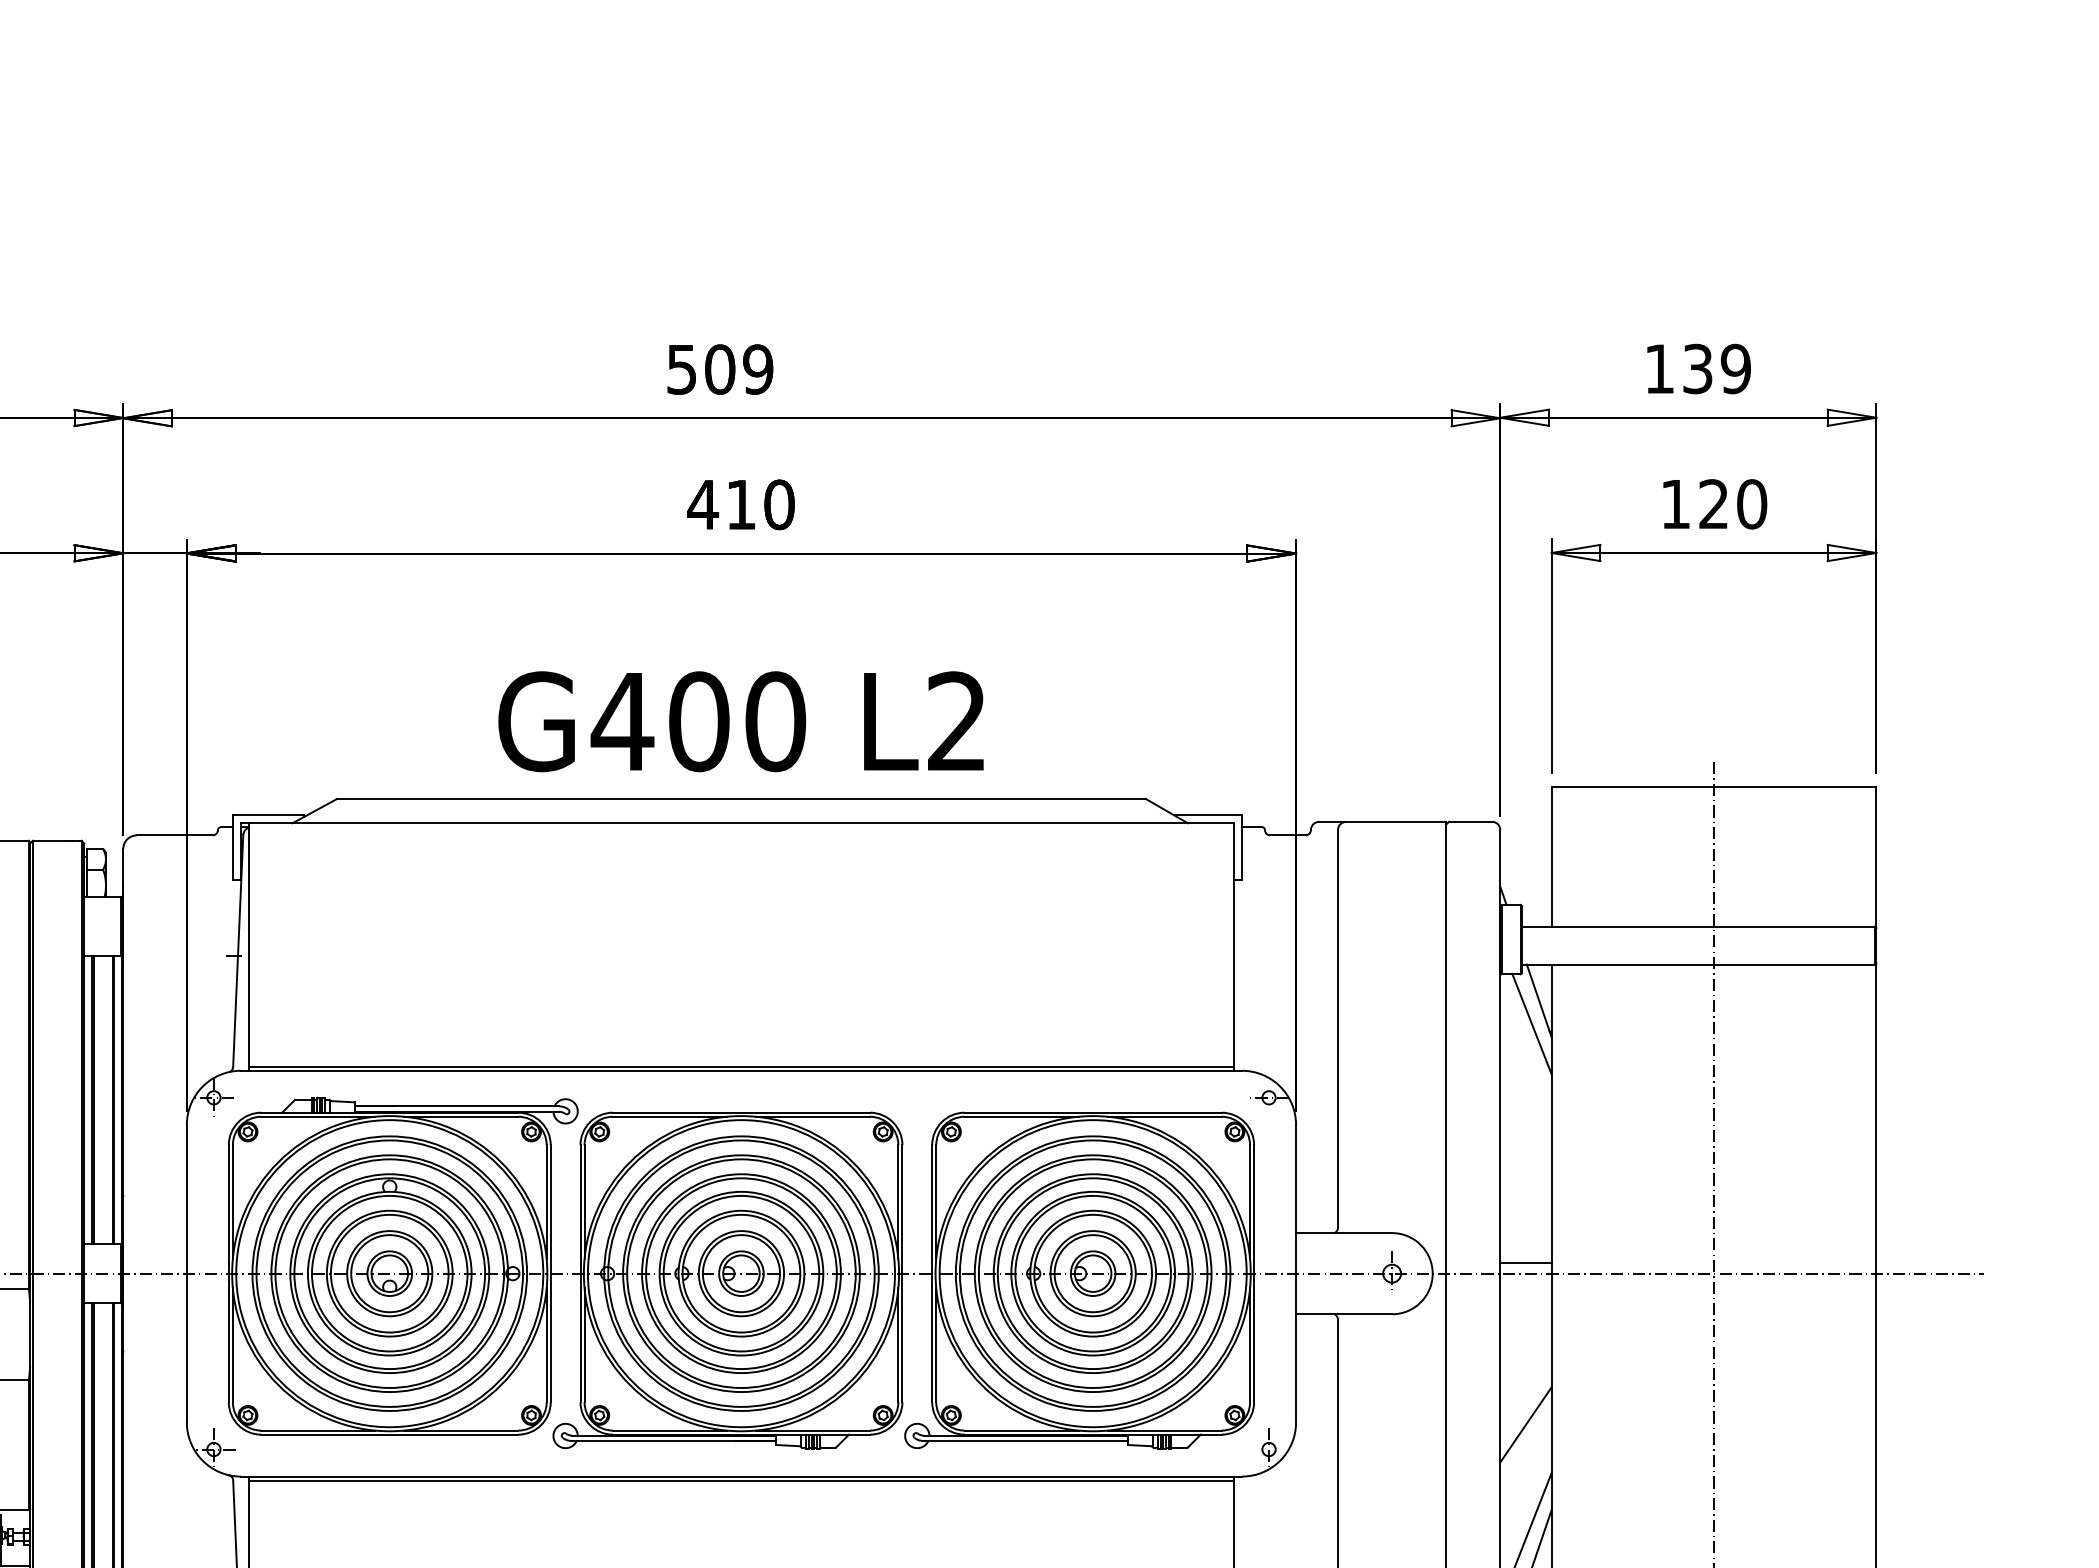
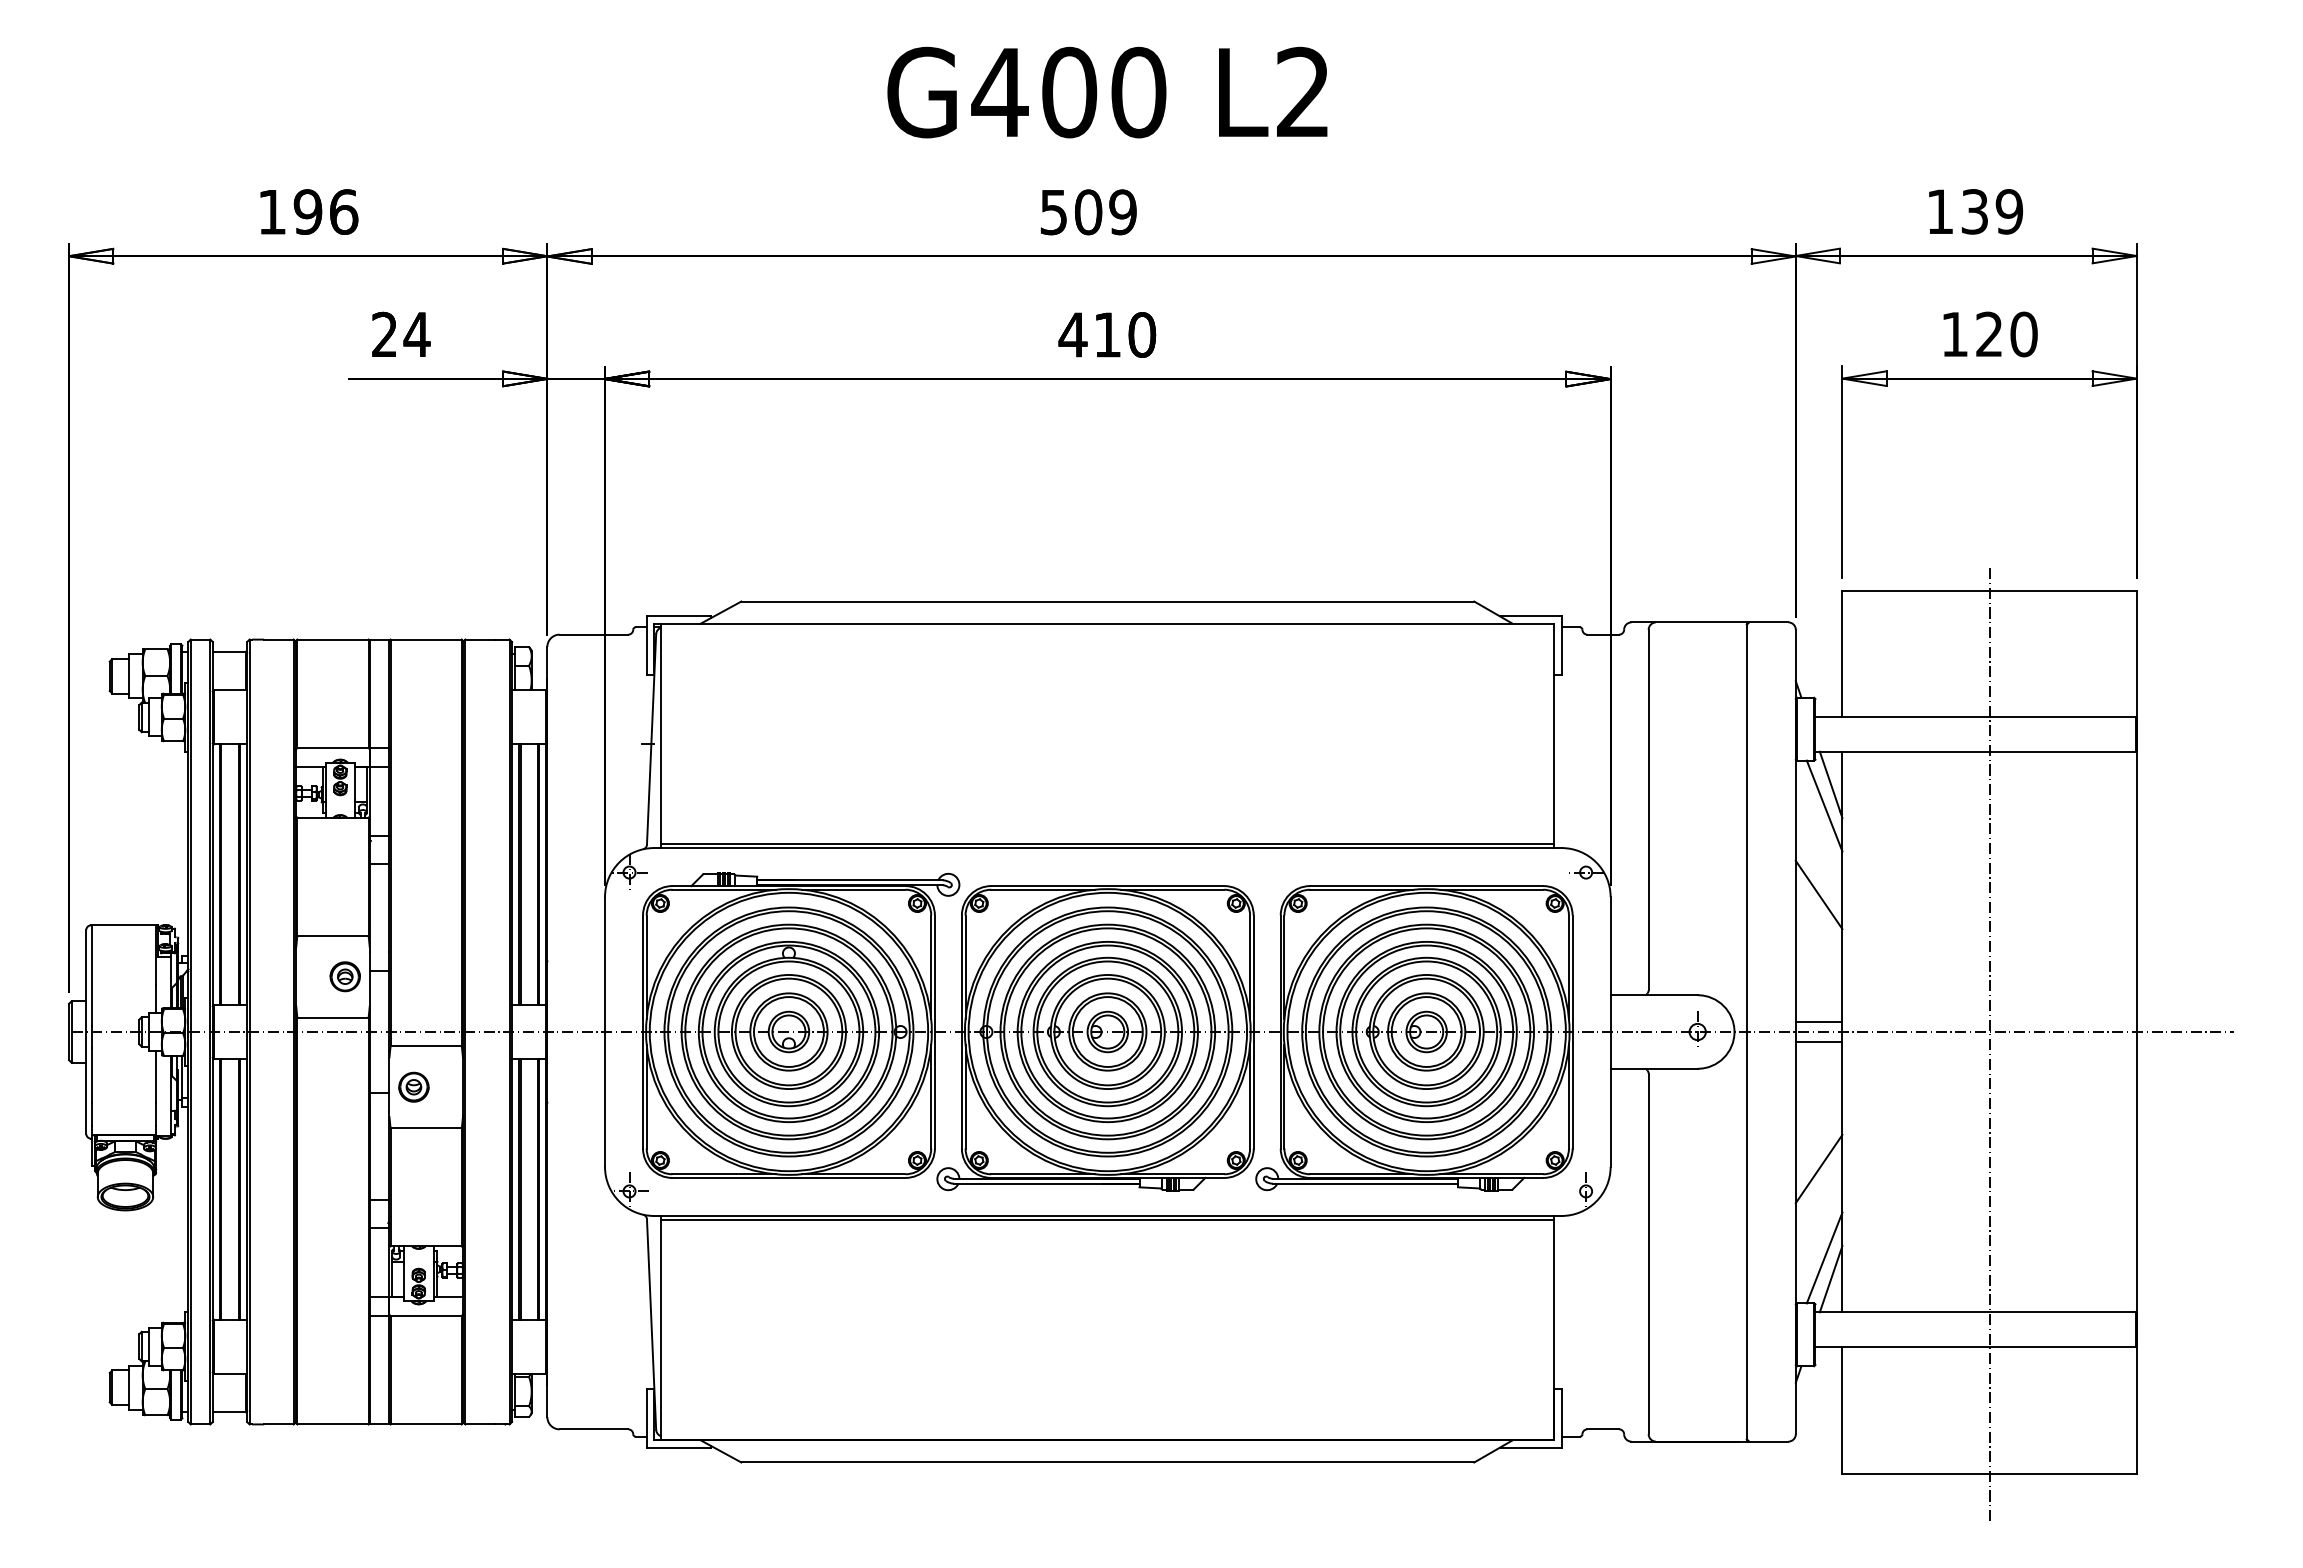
text: (741, 721) -> (1107, 92), moved
line: (1525, 1122) -> (1818, 894), added
line: (1525, 1284) -> (1818, 1041), added

